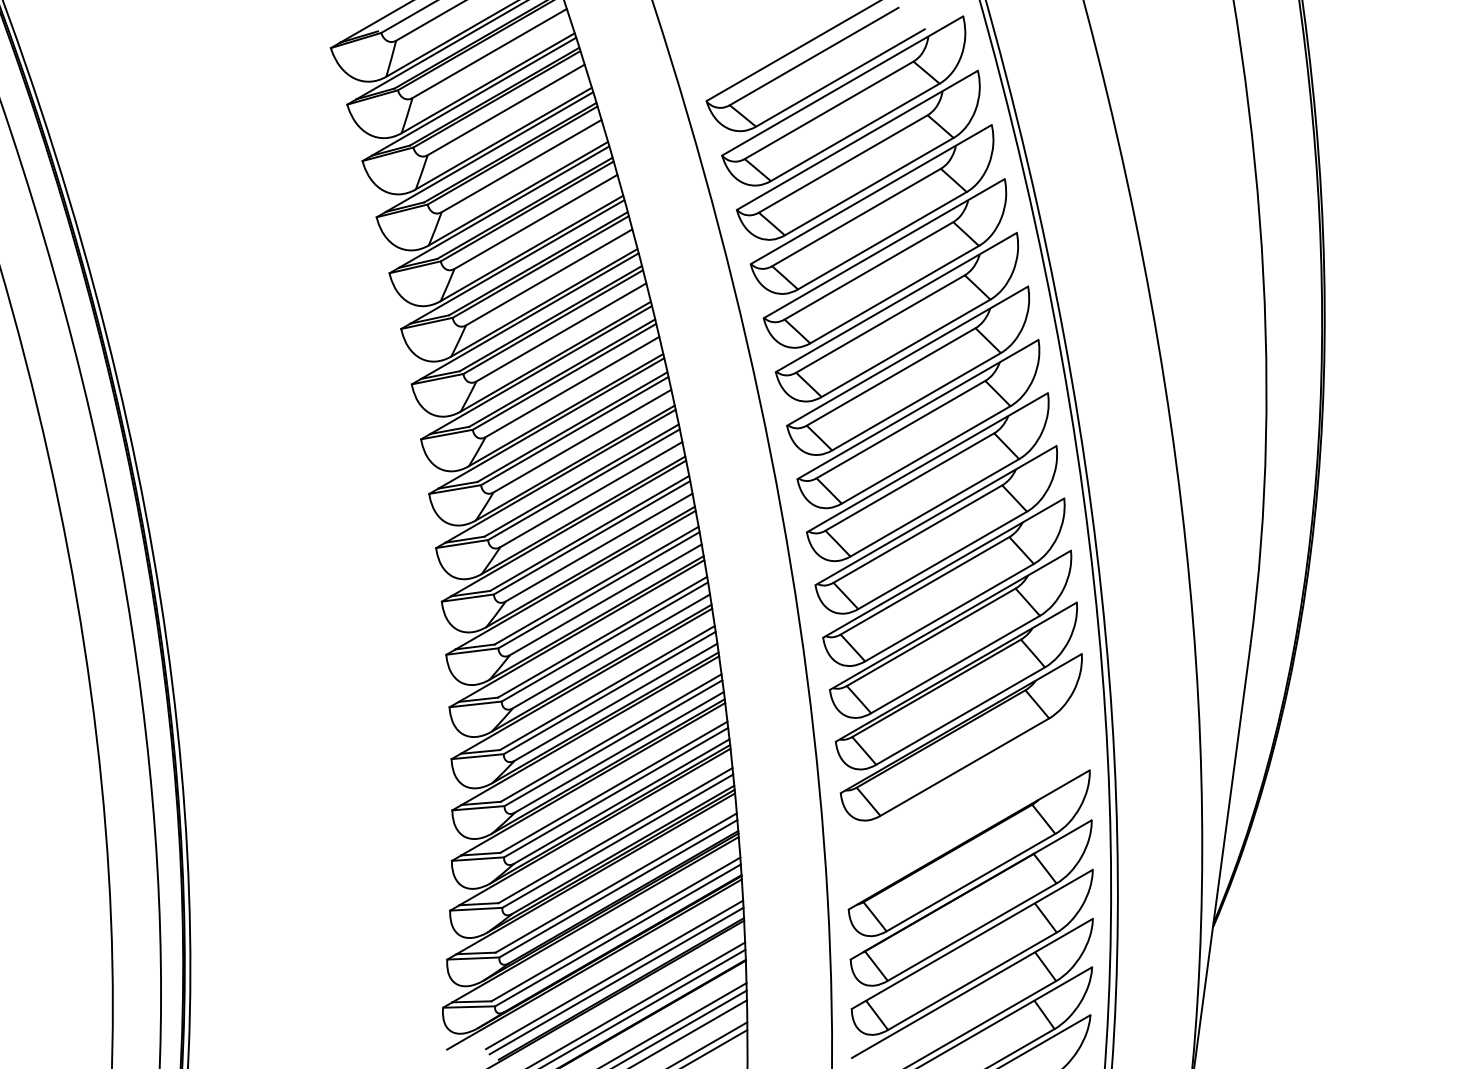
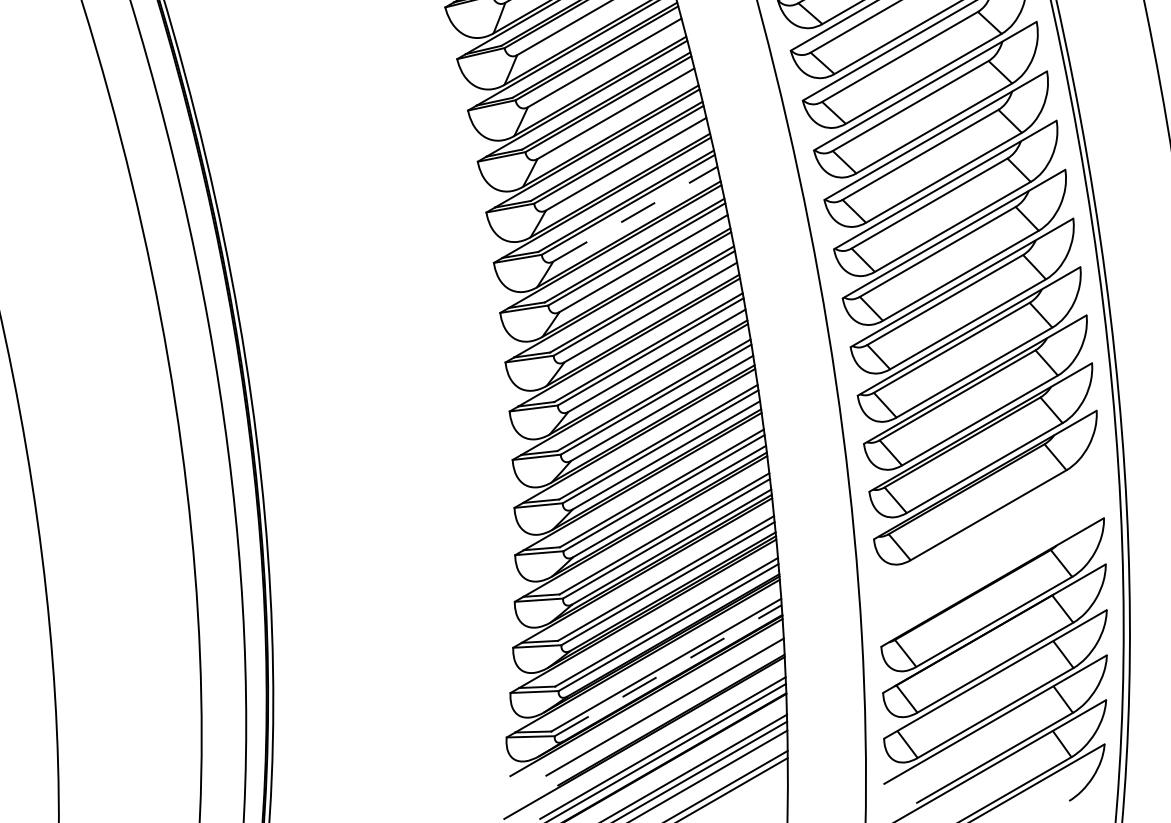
line: (582, 441) -> (635, 214), solid -> dashed
line: (618, 935) -> (668, 670), solid -> dashed
line: (616, 980) -> (666, 712), removed

